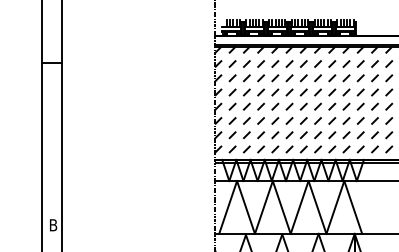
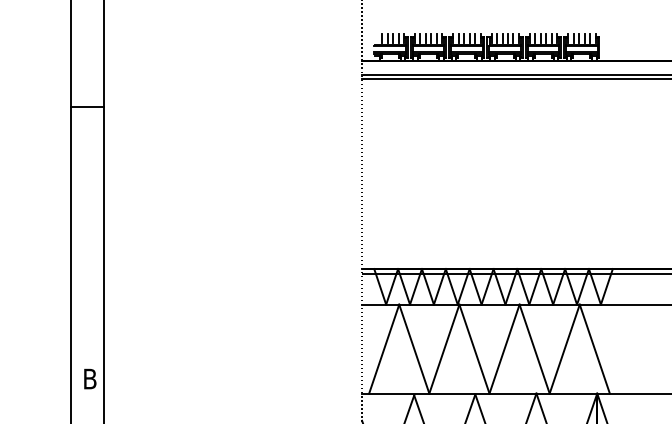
hatch: (303, 99) -> (511, 167), removed

